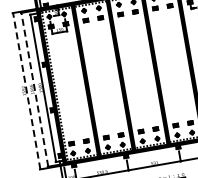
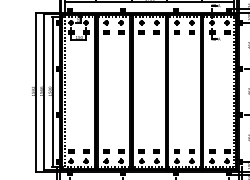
line: (34, 89) -> (44, 91), dashed -> solid
line: (27, 90) -> (36, 91), dashed -> solid

